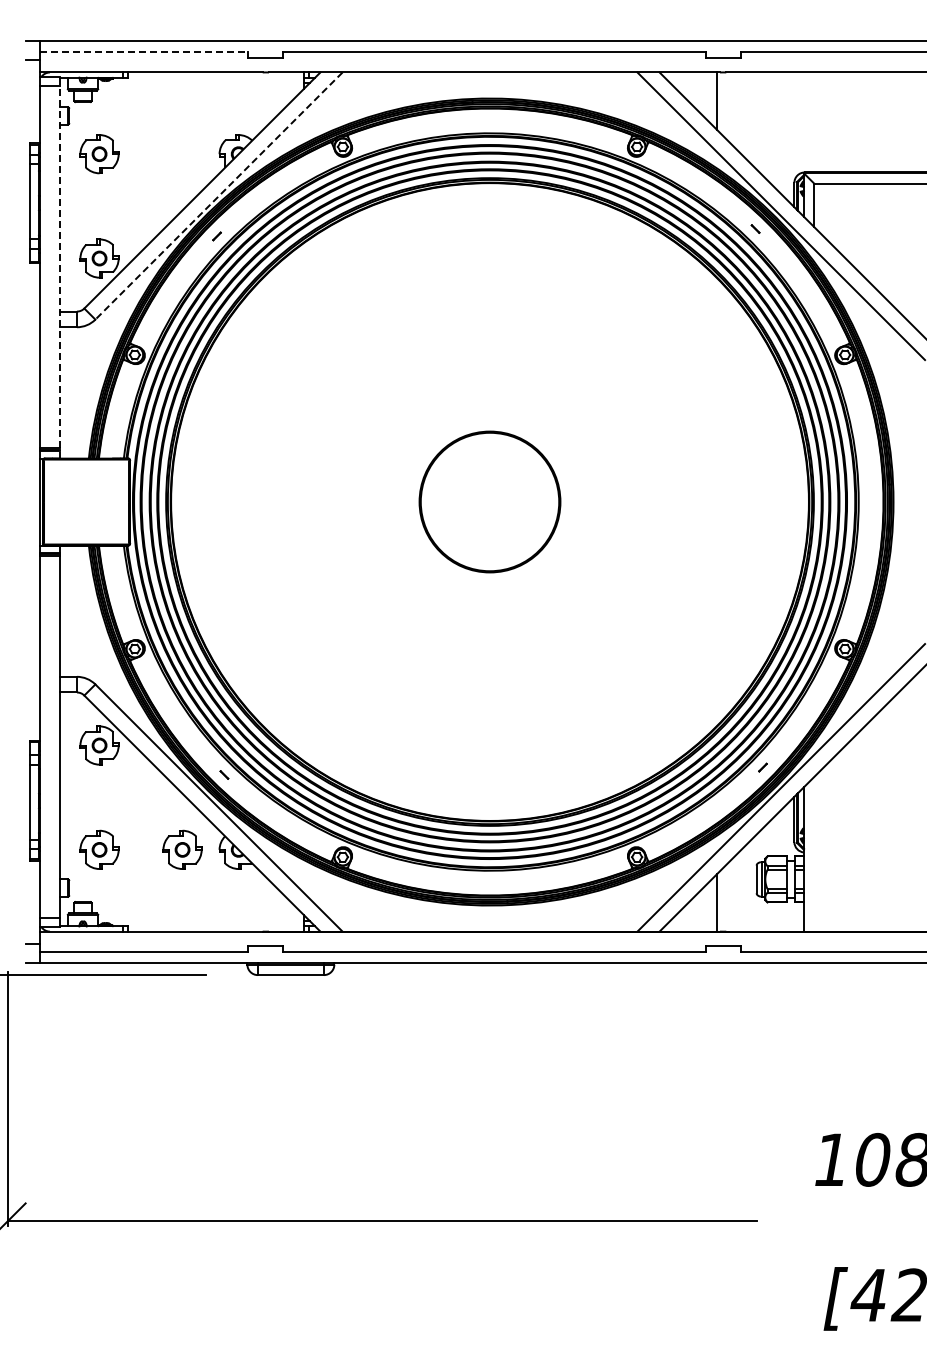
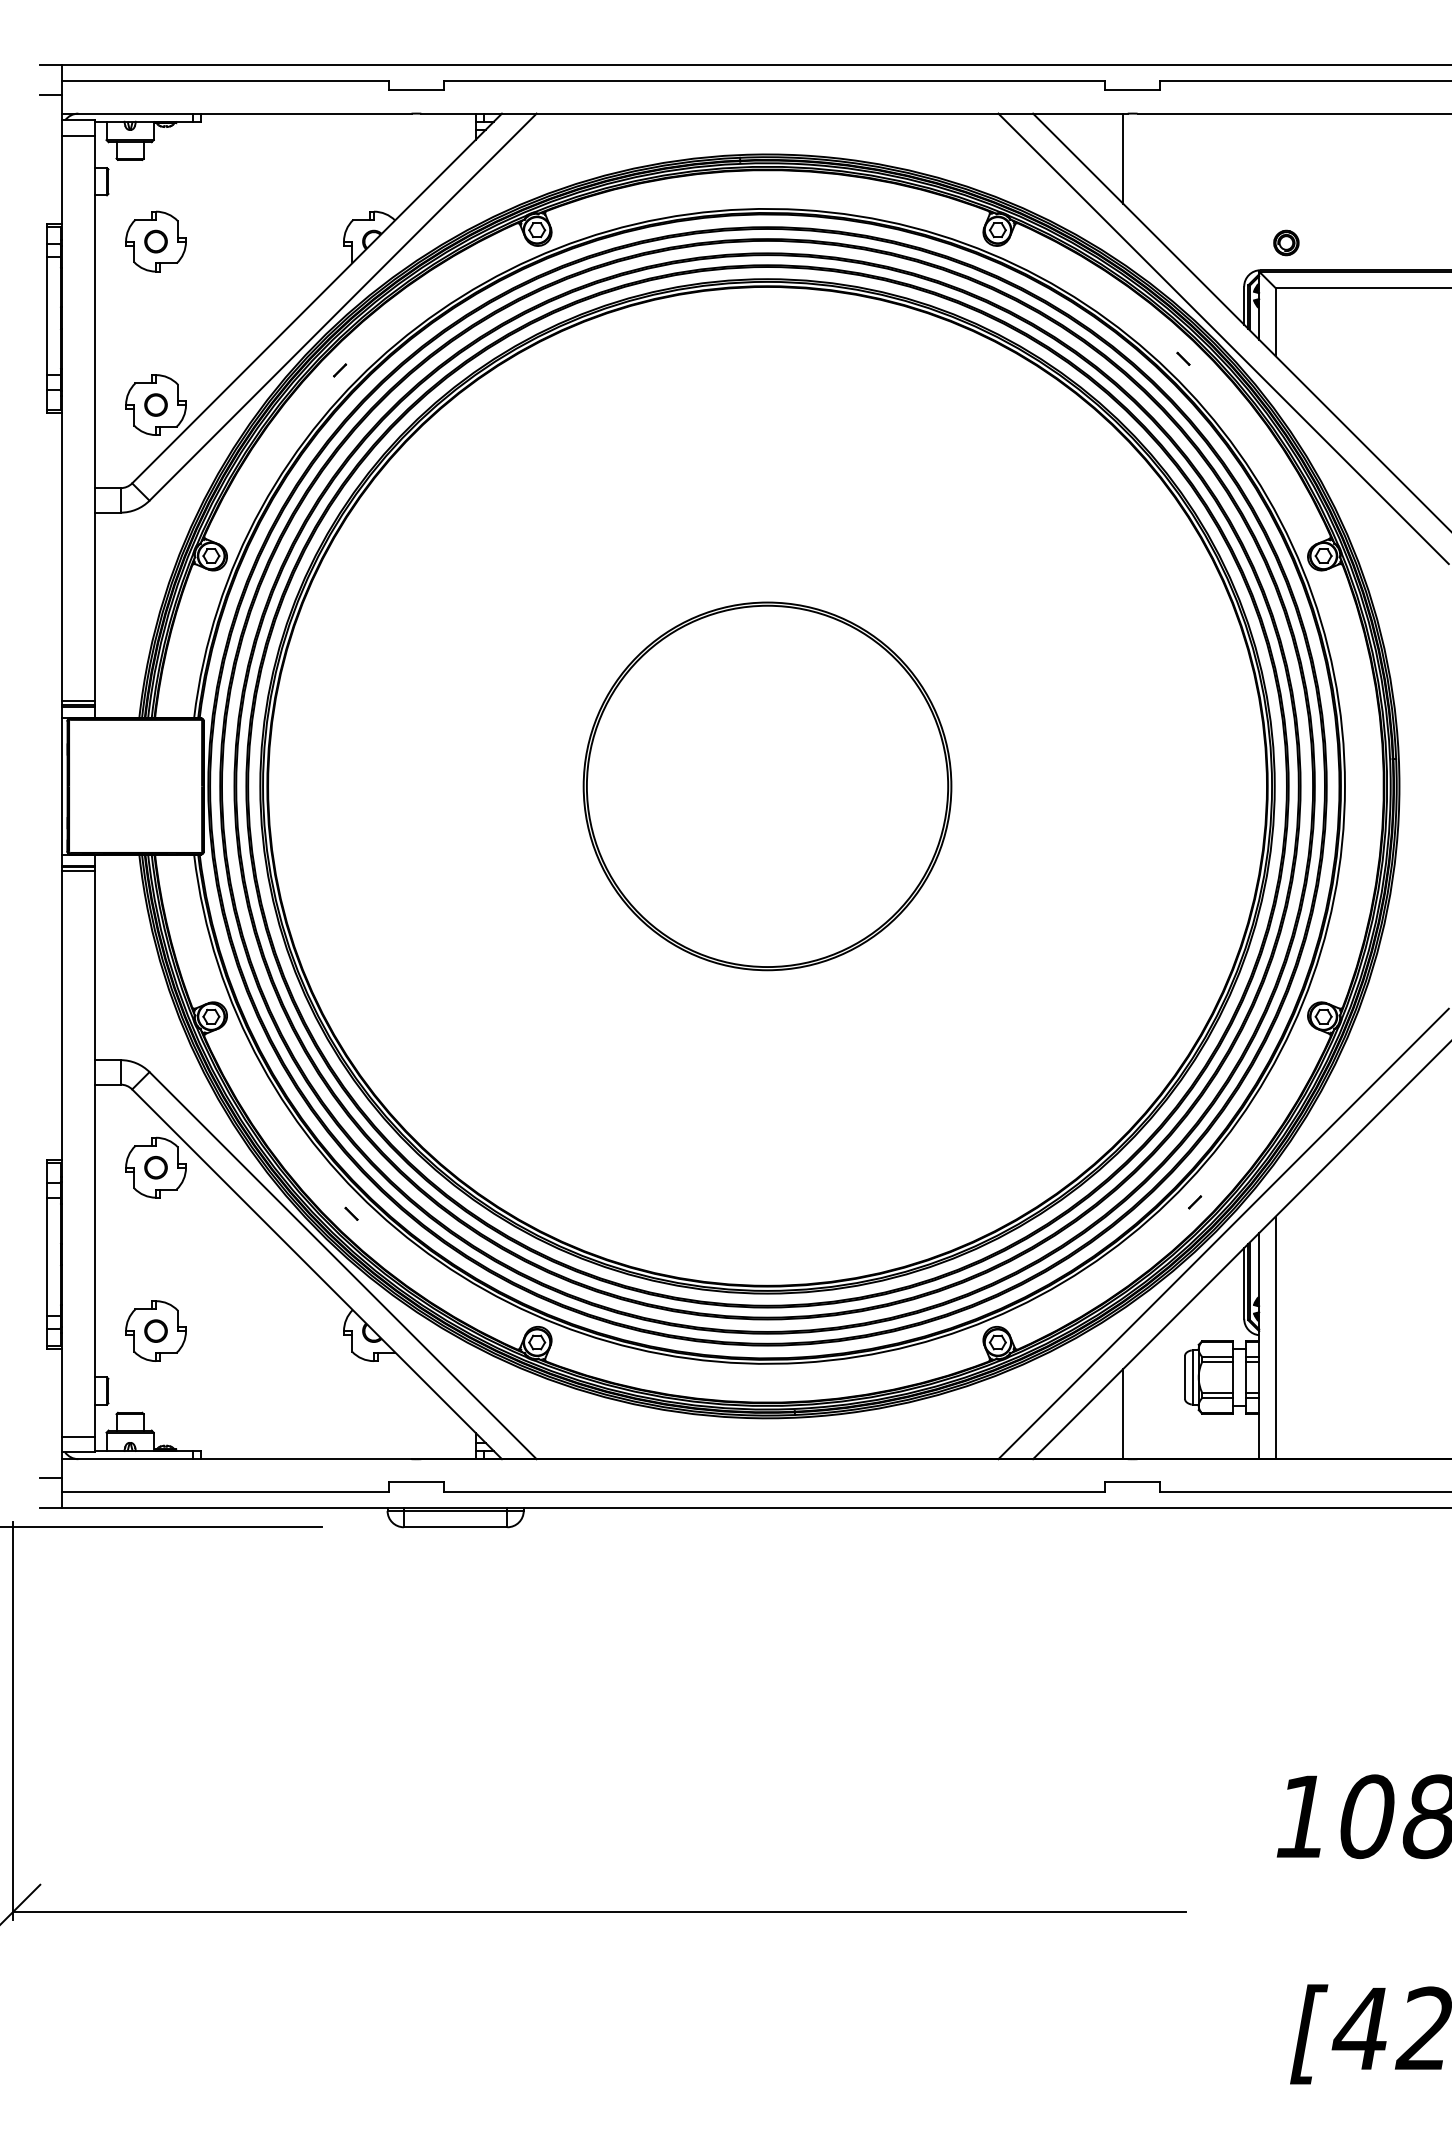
line: (144, 51) -> (226, 80), dashed -> solid
part: (820, 154) -> (1285, 242), added
line: (219, 196) -> (343, 307), dashed -> solid
line: (60, 267) -> (94, 419), dashed -> solid
part: (489, 501) -> (766, 785), size x1.67
part: (182, 849) -> (285, 1330), removed
line: (814, 853) -> (1275, 1336), added

